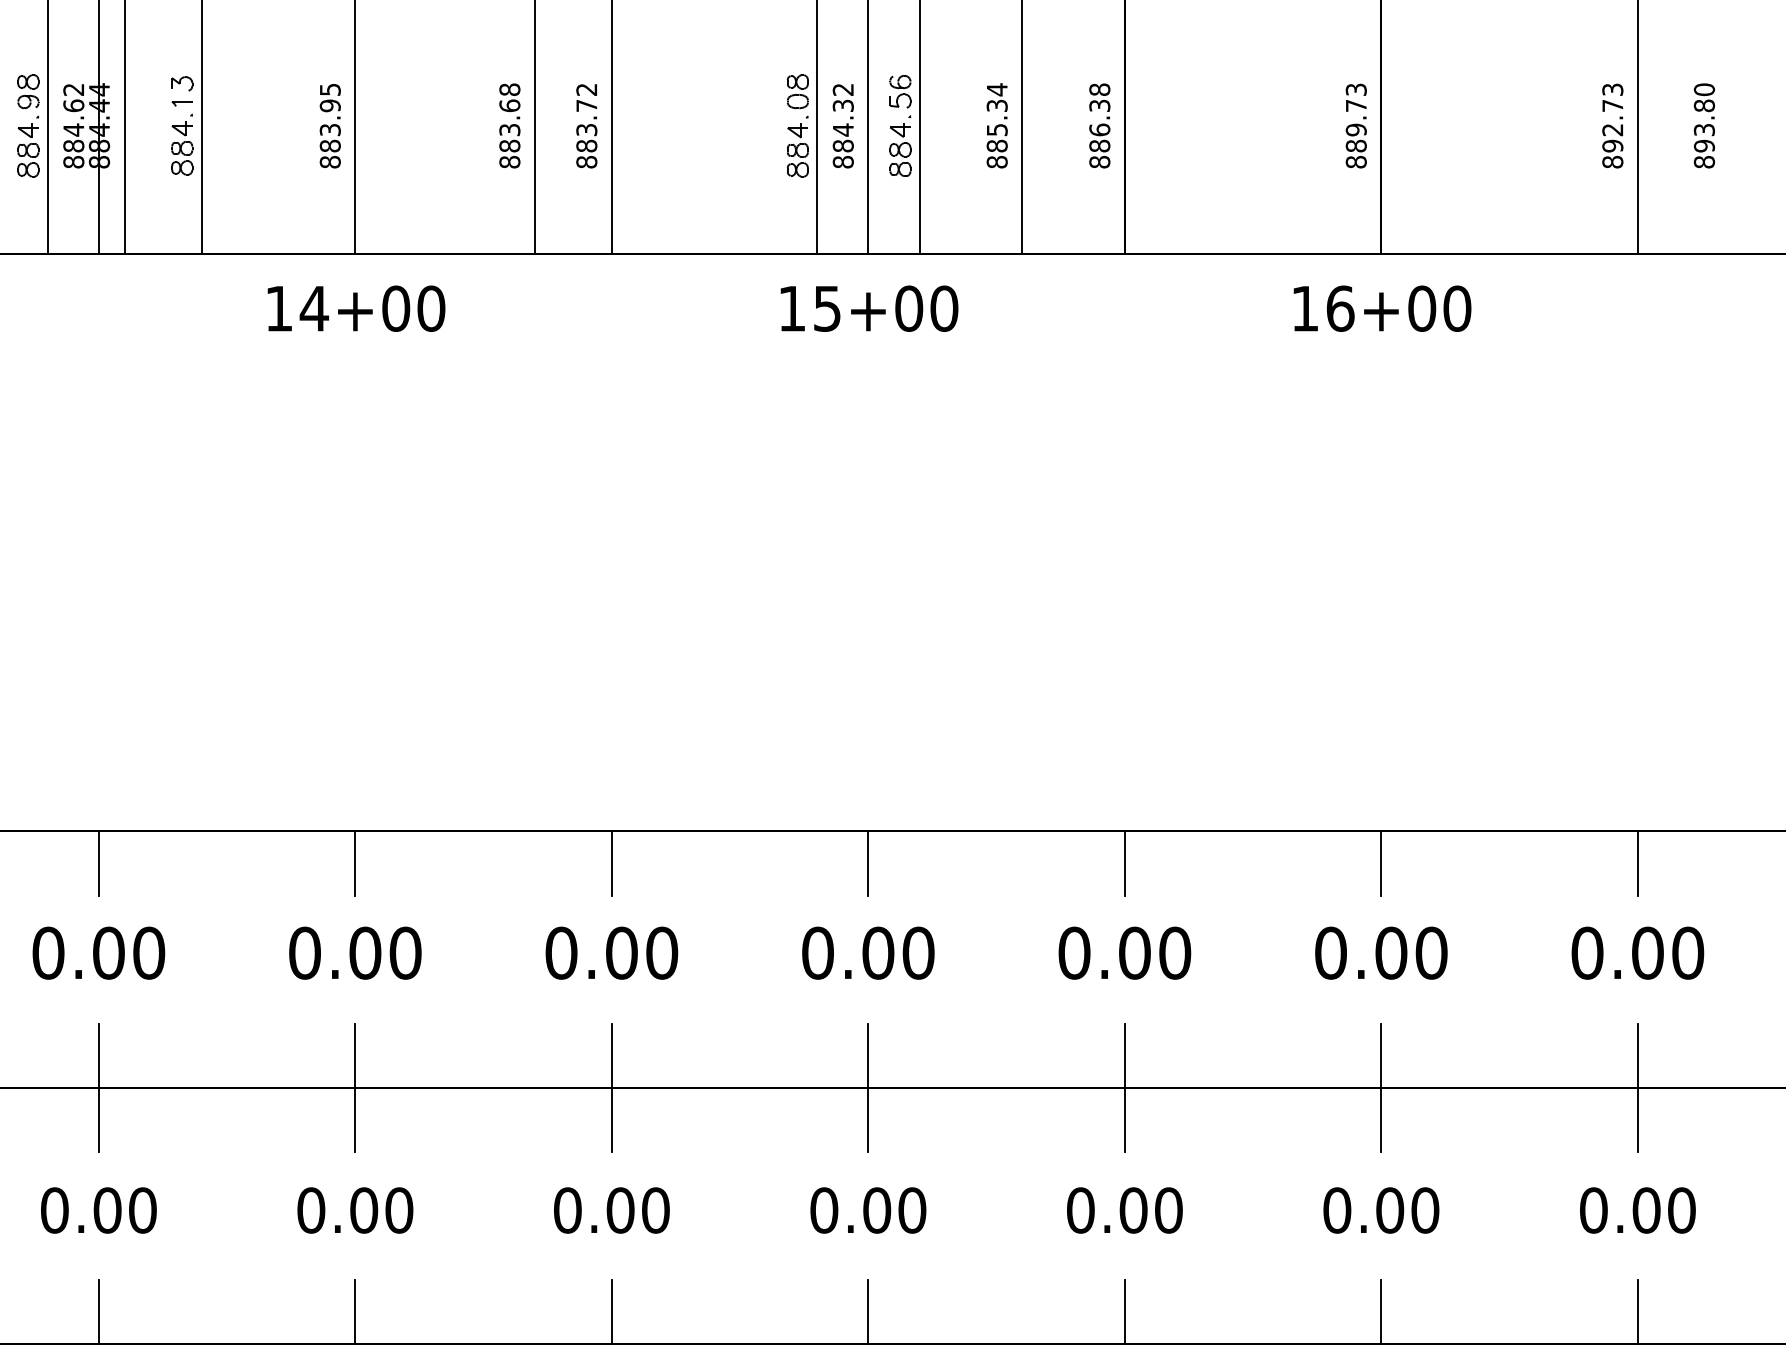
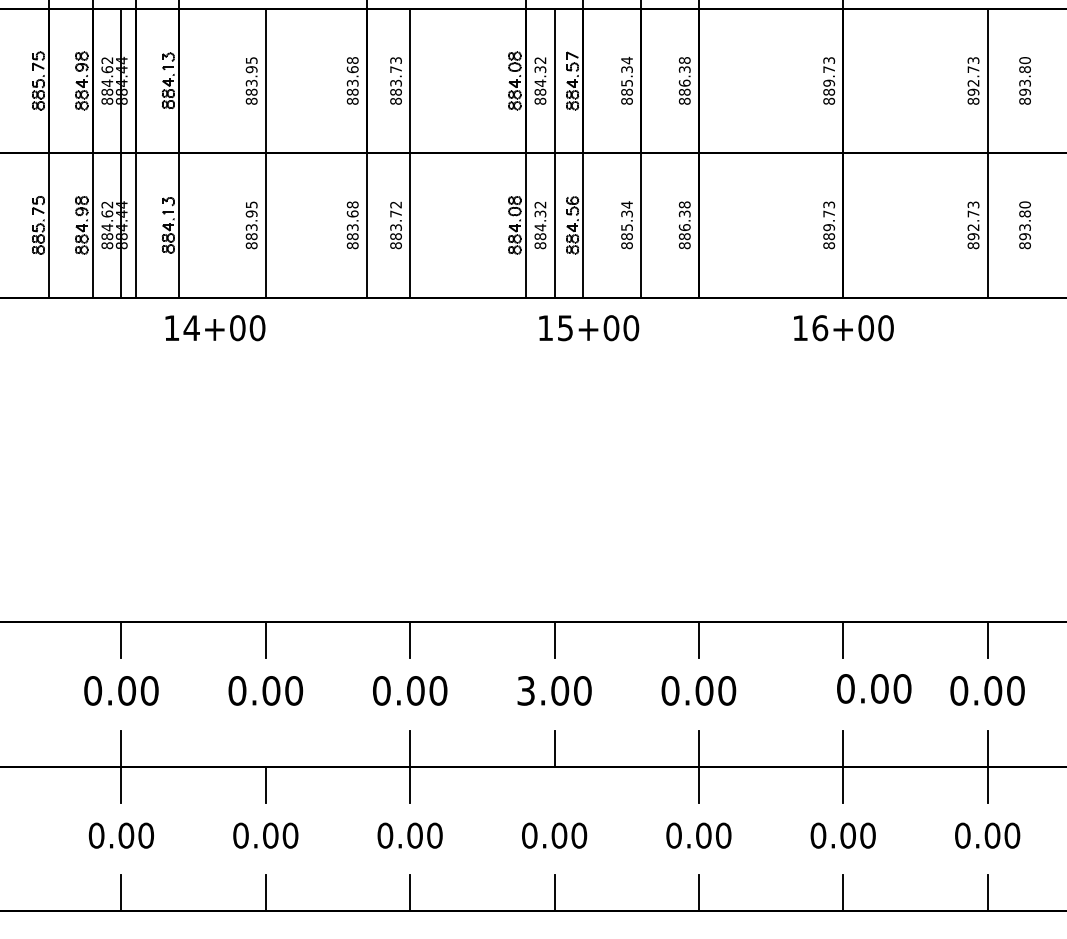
text: (356, 309) -> (215, 328), moved
text: (870, 309) -> (589, 328), moved
text: (818, 952) -> (526, 690), 0.00 -> 3.00
text: (1381, 952) -> (874, 688), moved
line: (354, 1055) -> (265, 748), removed
line: (868, 1119) -> (554, 784), removed

